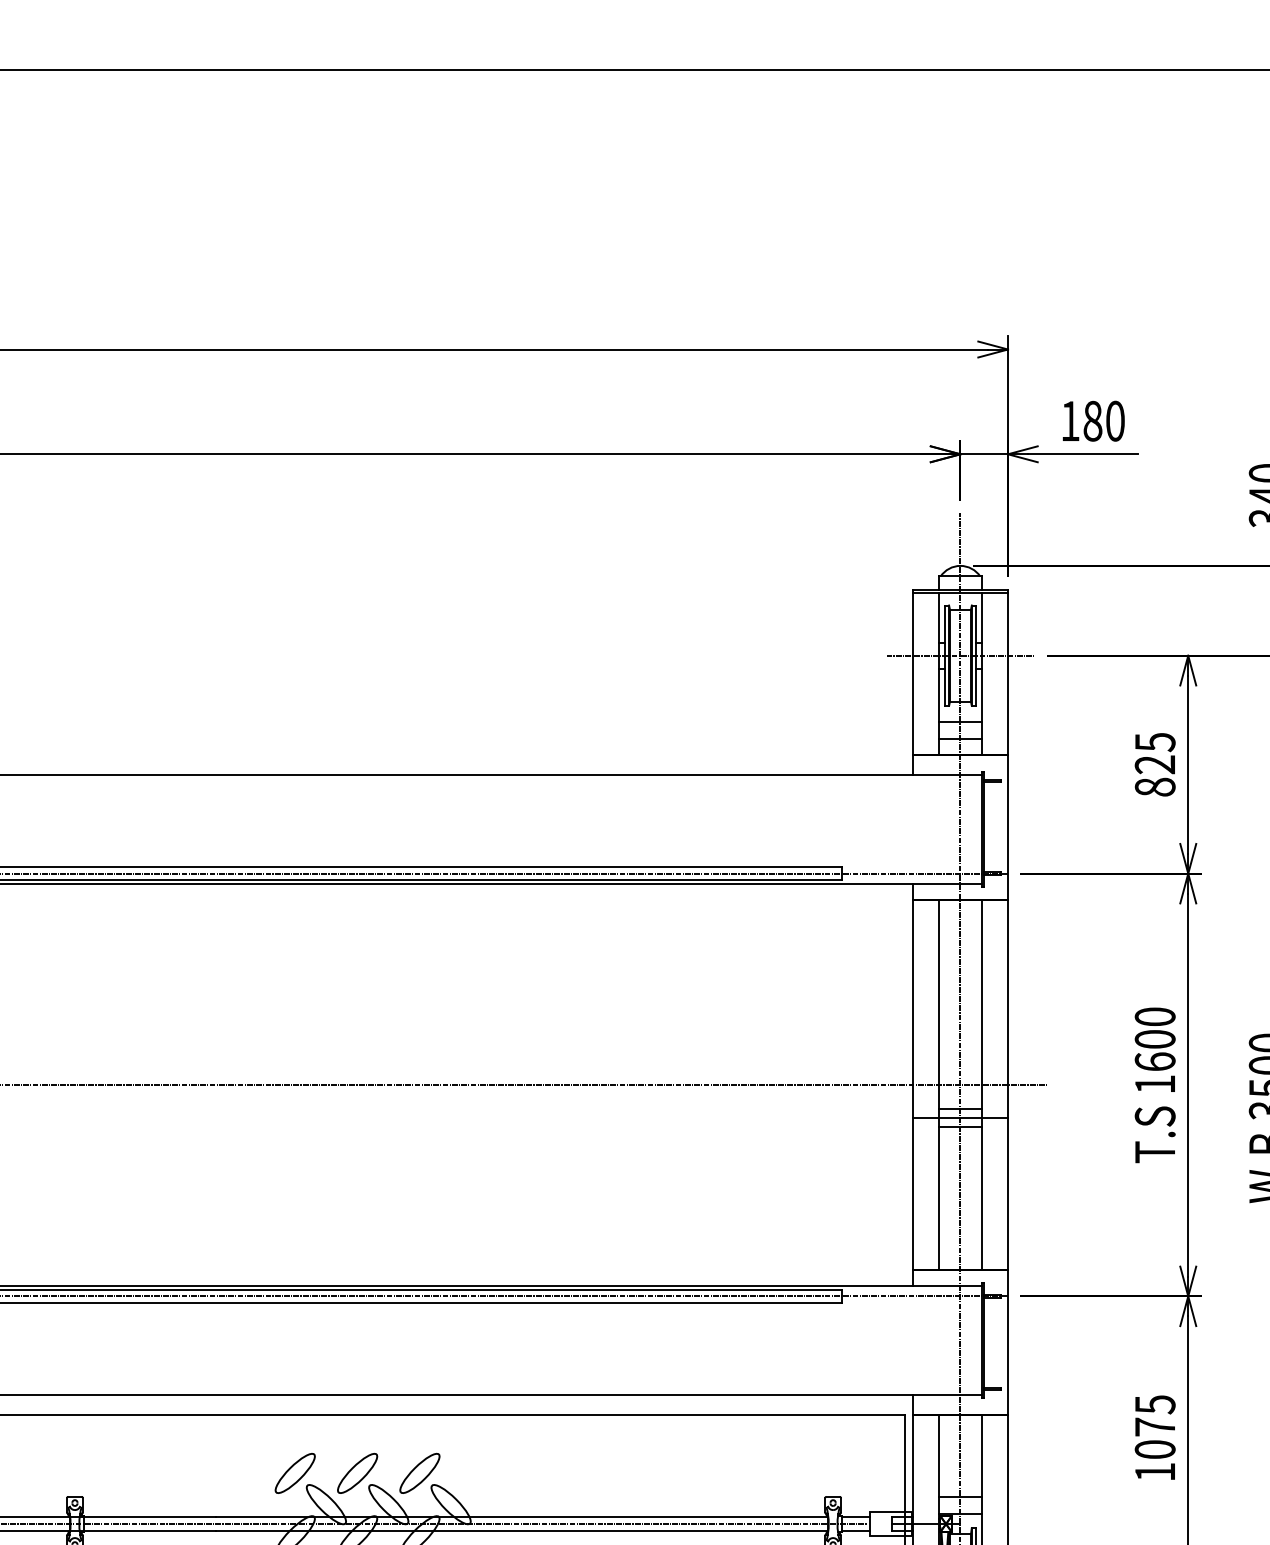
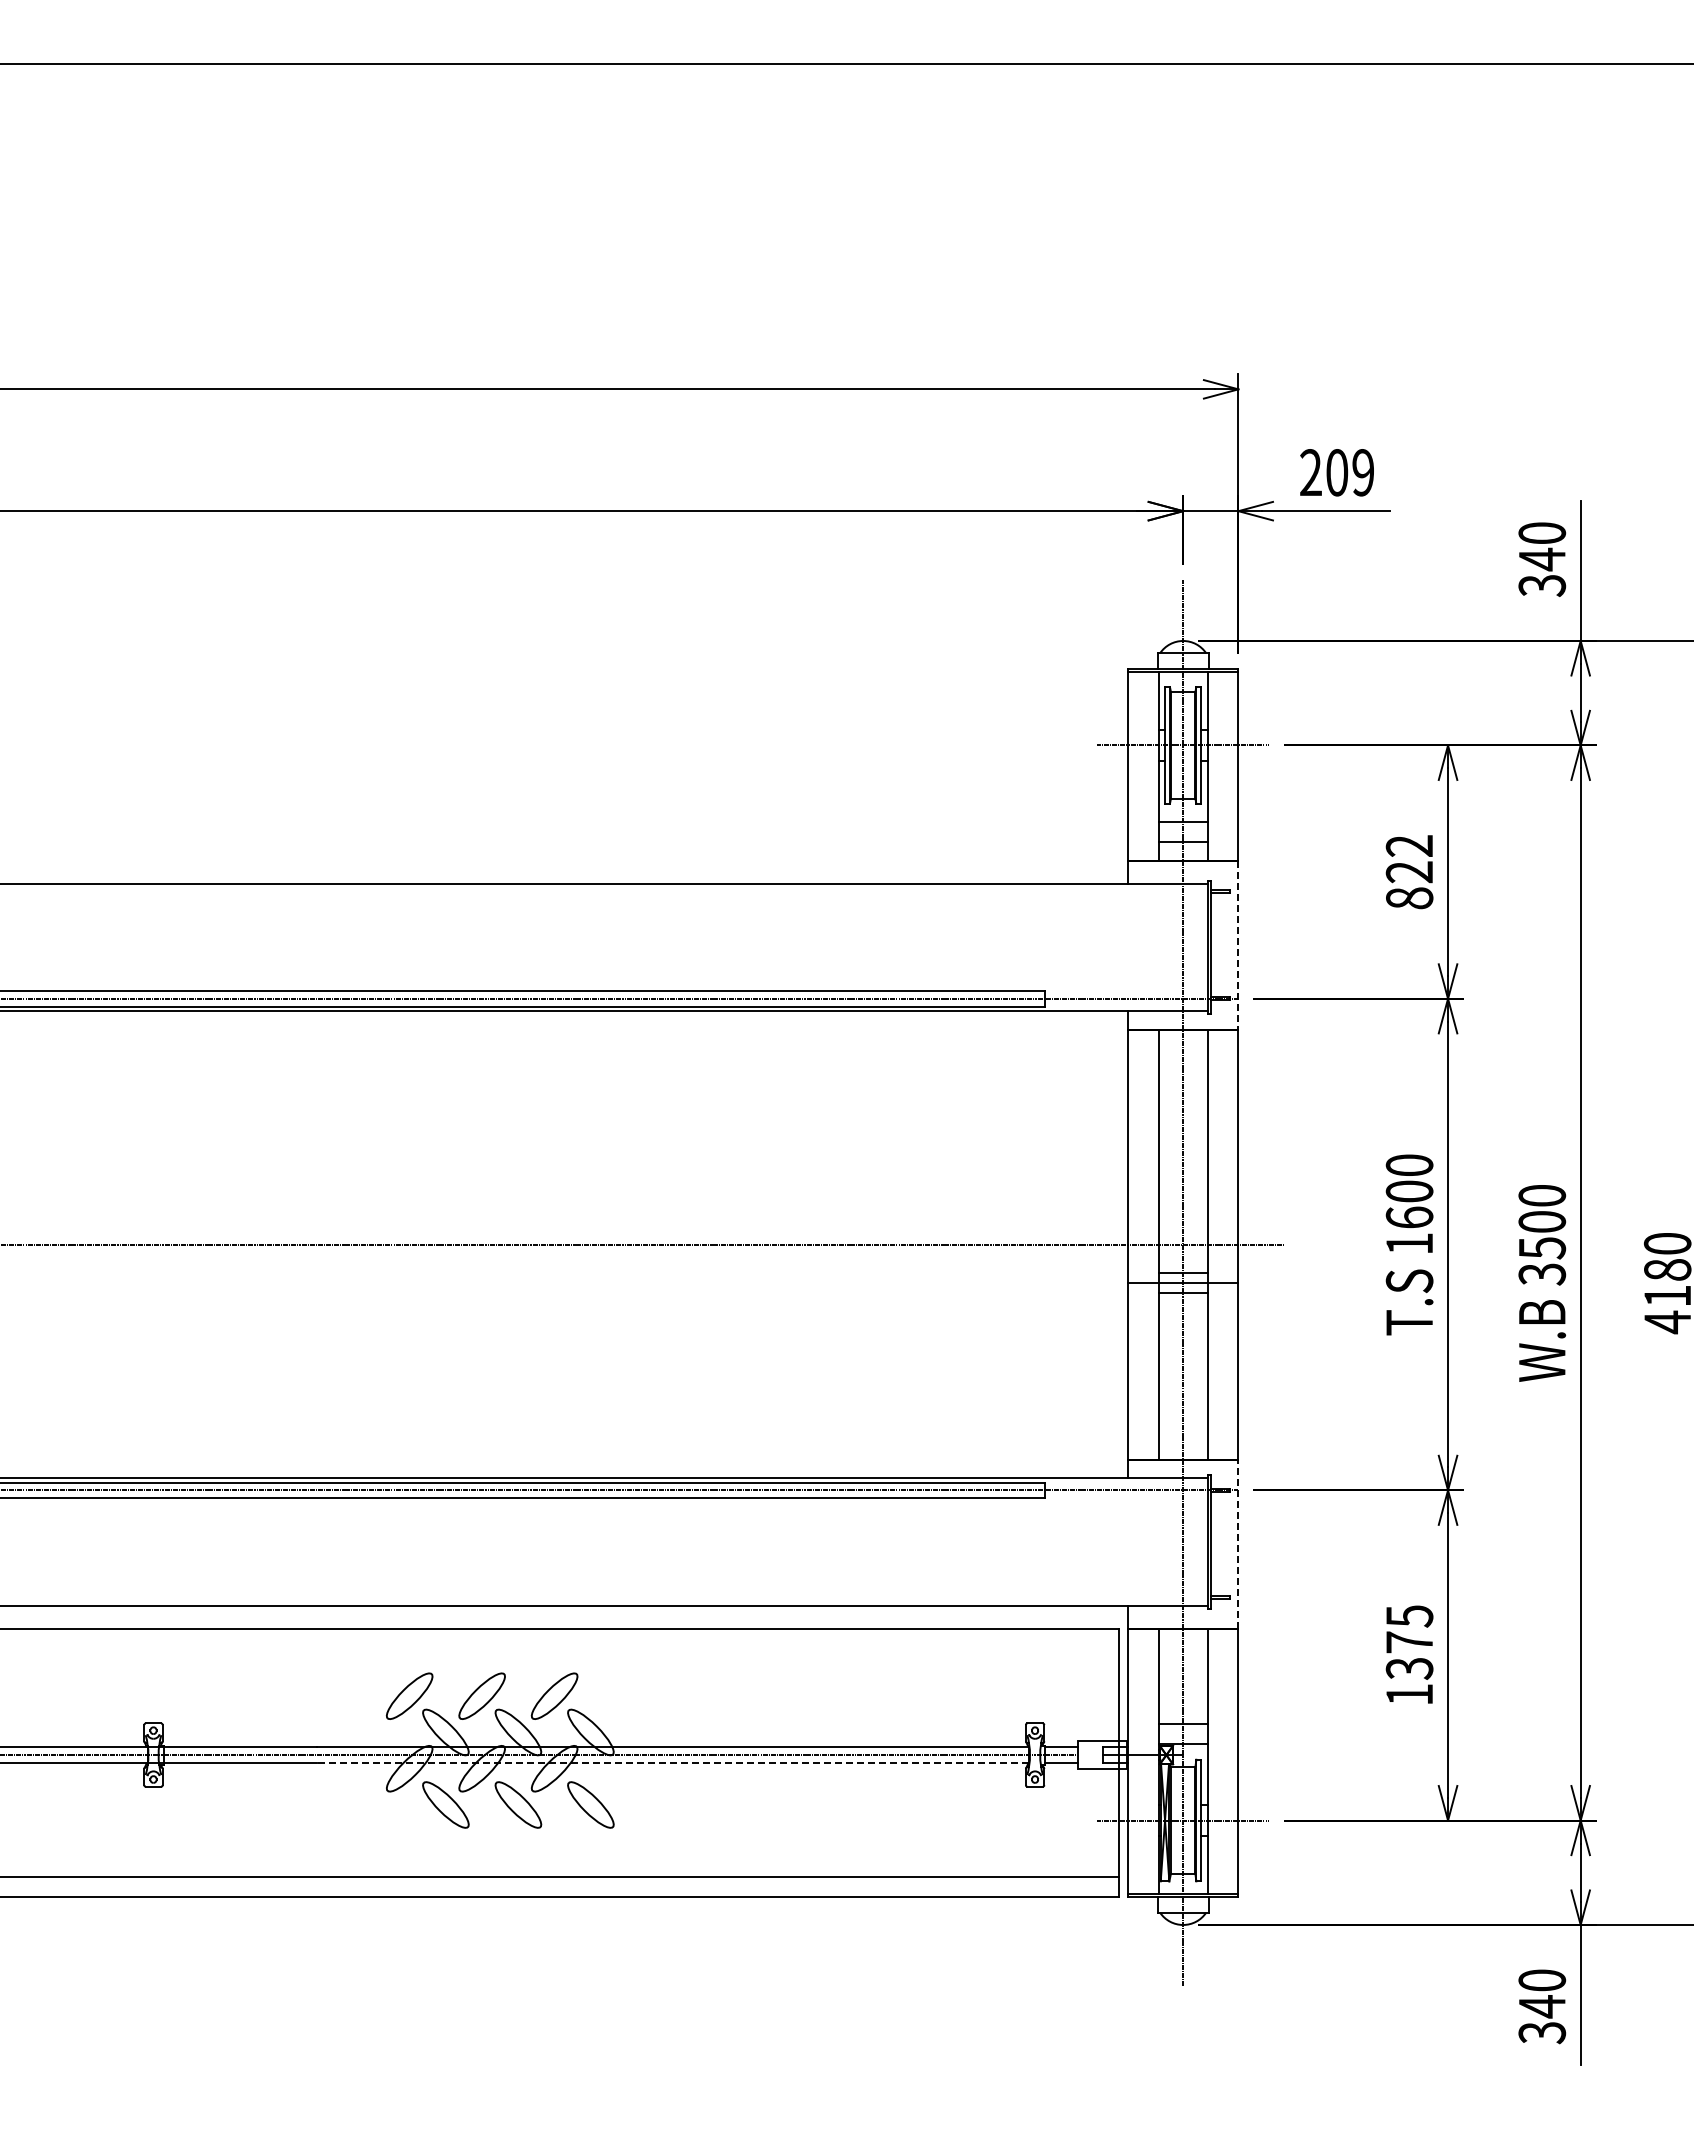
text: (1093, 421) -> (1337, 472), 180 -> 209
text: (1155, 742) -> (1409, 846), 825 -> 822
line: (1008, 827) -> (1238, 945), solid -> dashed
line: (1008, 1342) -> (1238, 1543), solid -> dashed
text: (1155, 1449) -> (1409, 1668), 1075 -> 1375
line: (521, 1530) -> (672, 1762), solid -> dashed

